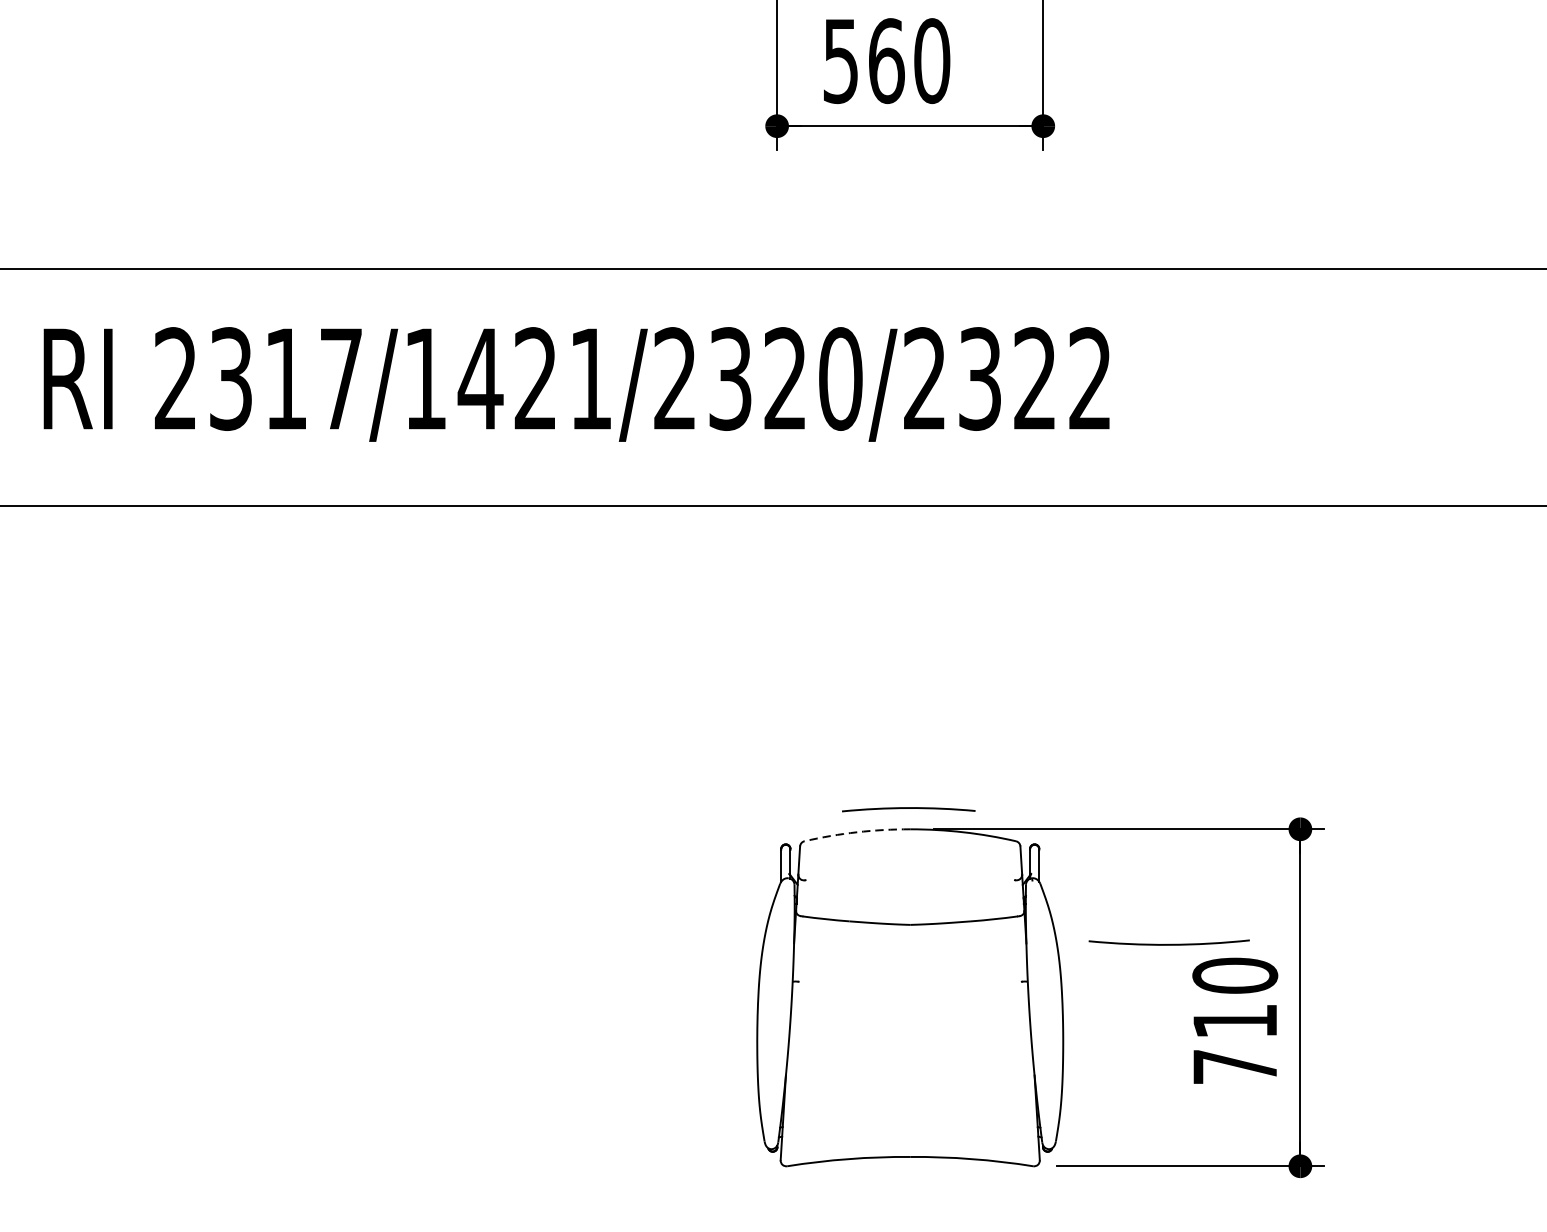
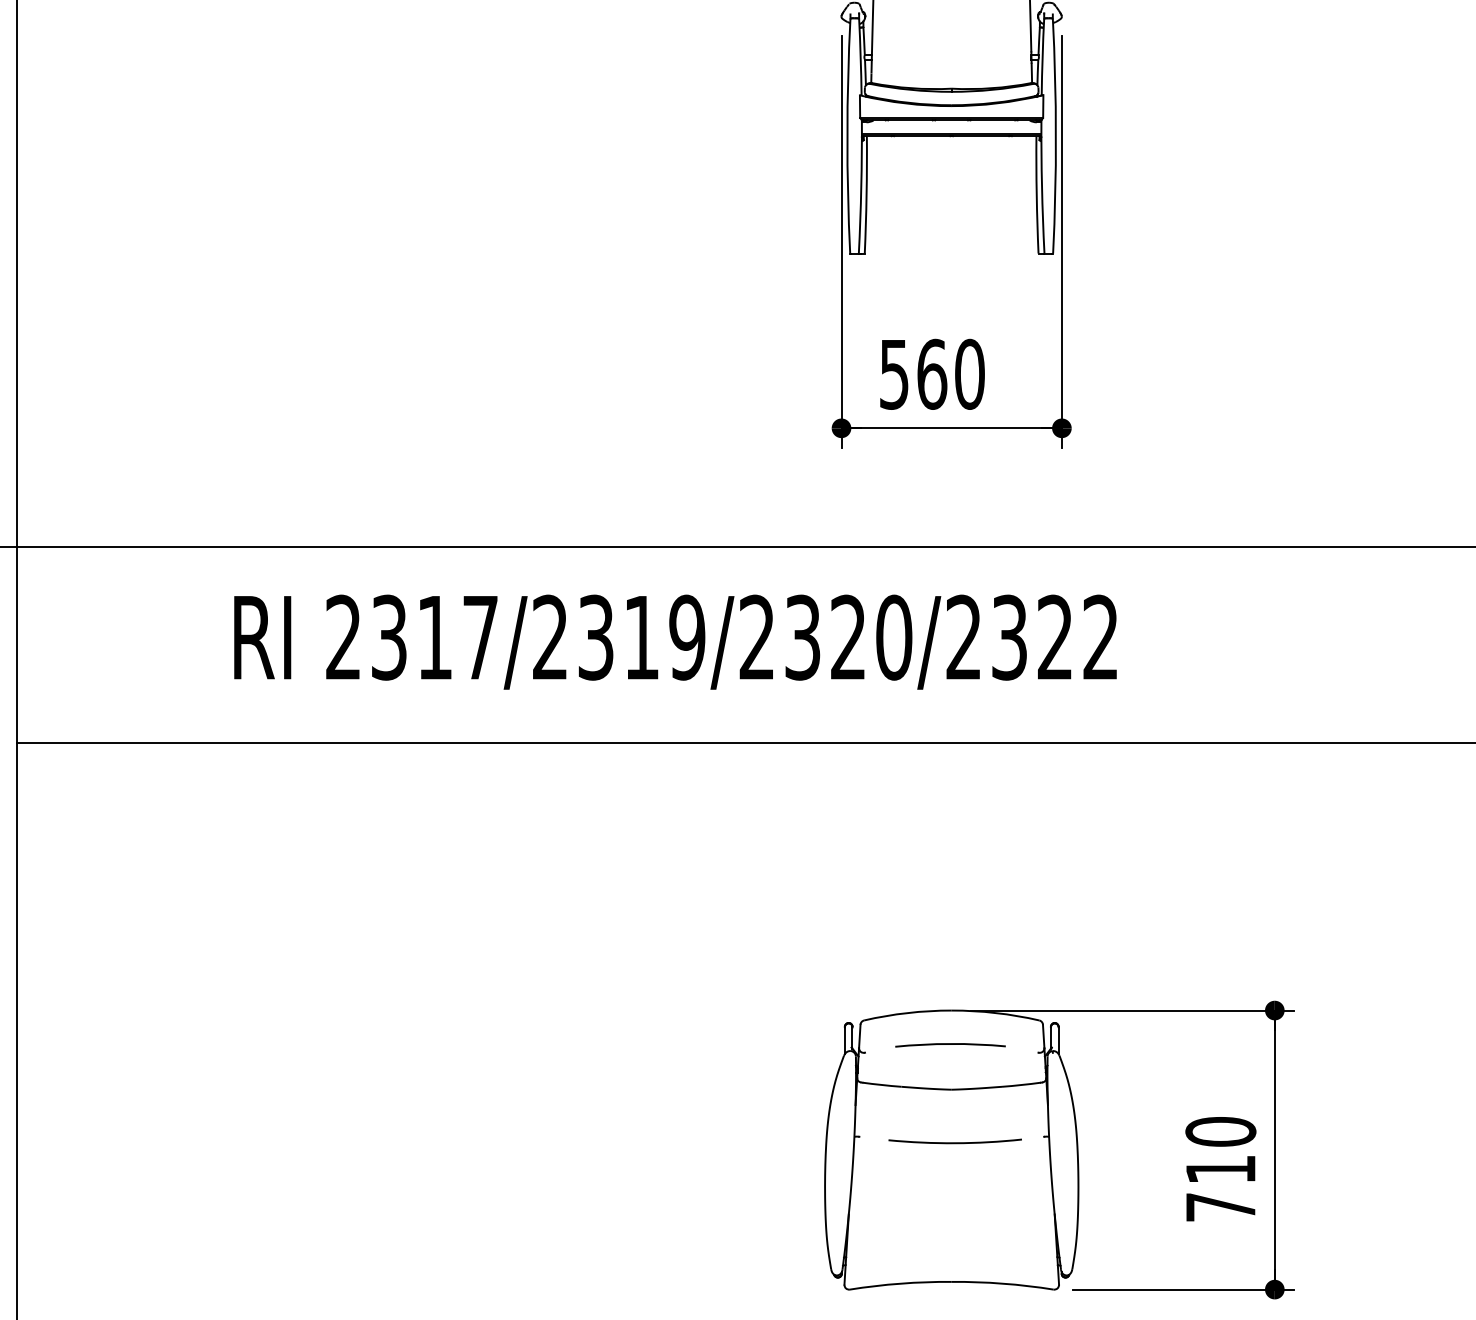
text: (509, 378) -> (619, 637), 2317/1421/2320/2322 -> 2317/2319/2320/2322
arc: (908, 808) -> (950, 1044), moved
arc: (856, 832) -> (907, 1013), dashed -> solid
arc: (1168, 943) -> (954, 1142), moved

